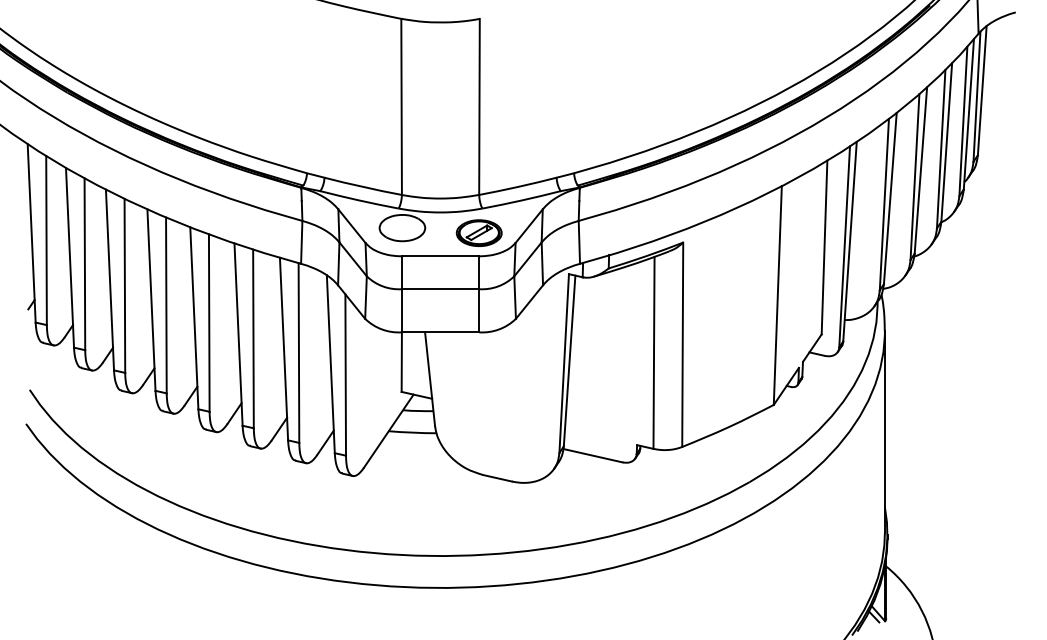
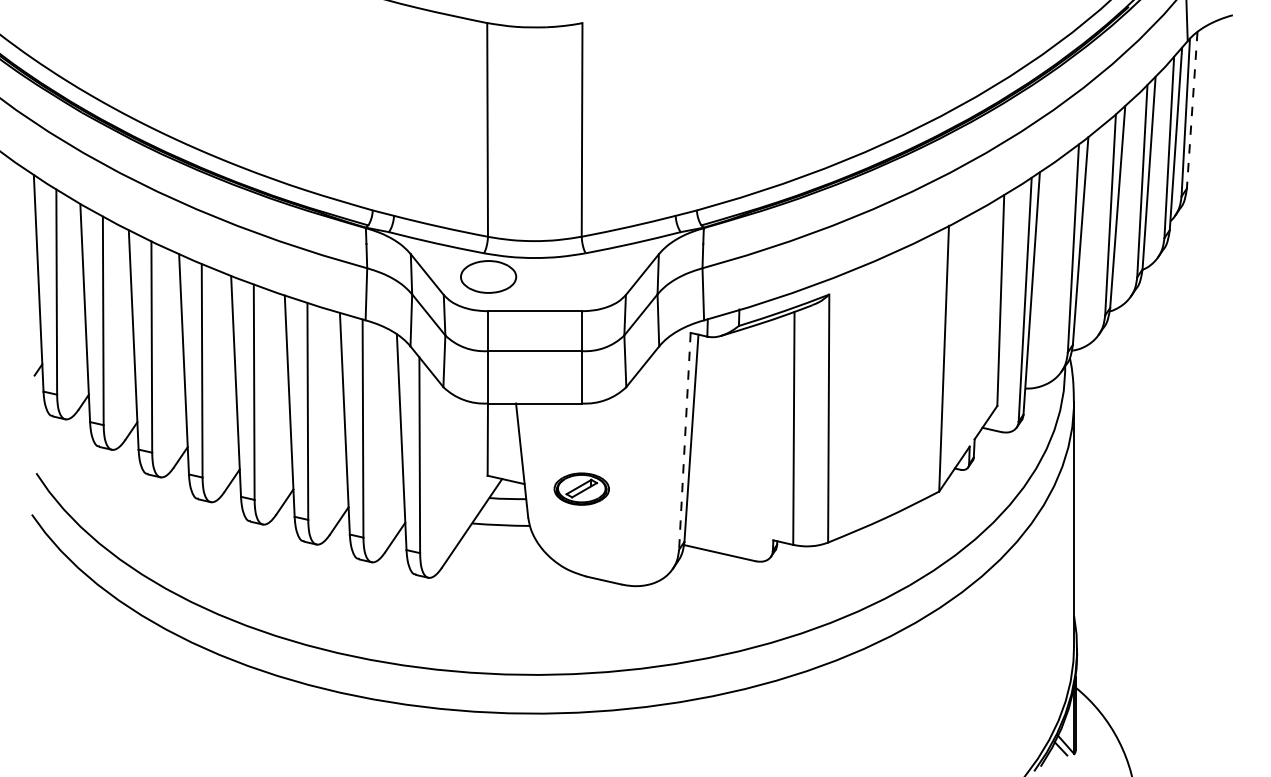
line: (982, 90) -> (1192, 110), solid -> dashed
part: (478, 232) -> (581, 488), moved
line: (563, 363) -> (684, 441), solid -> dashed

